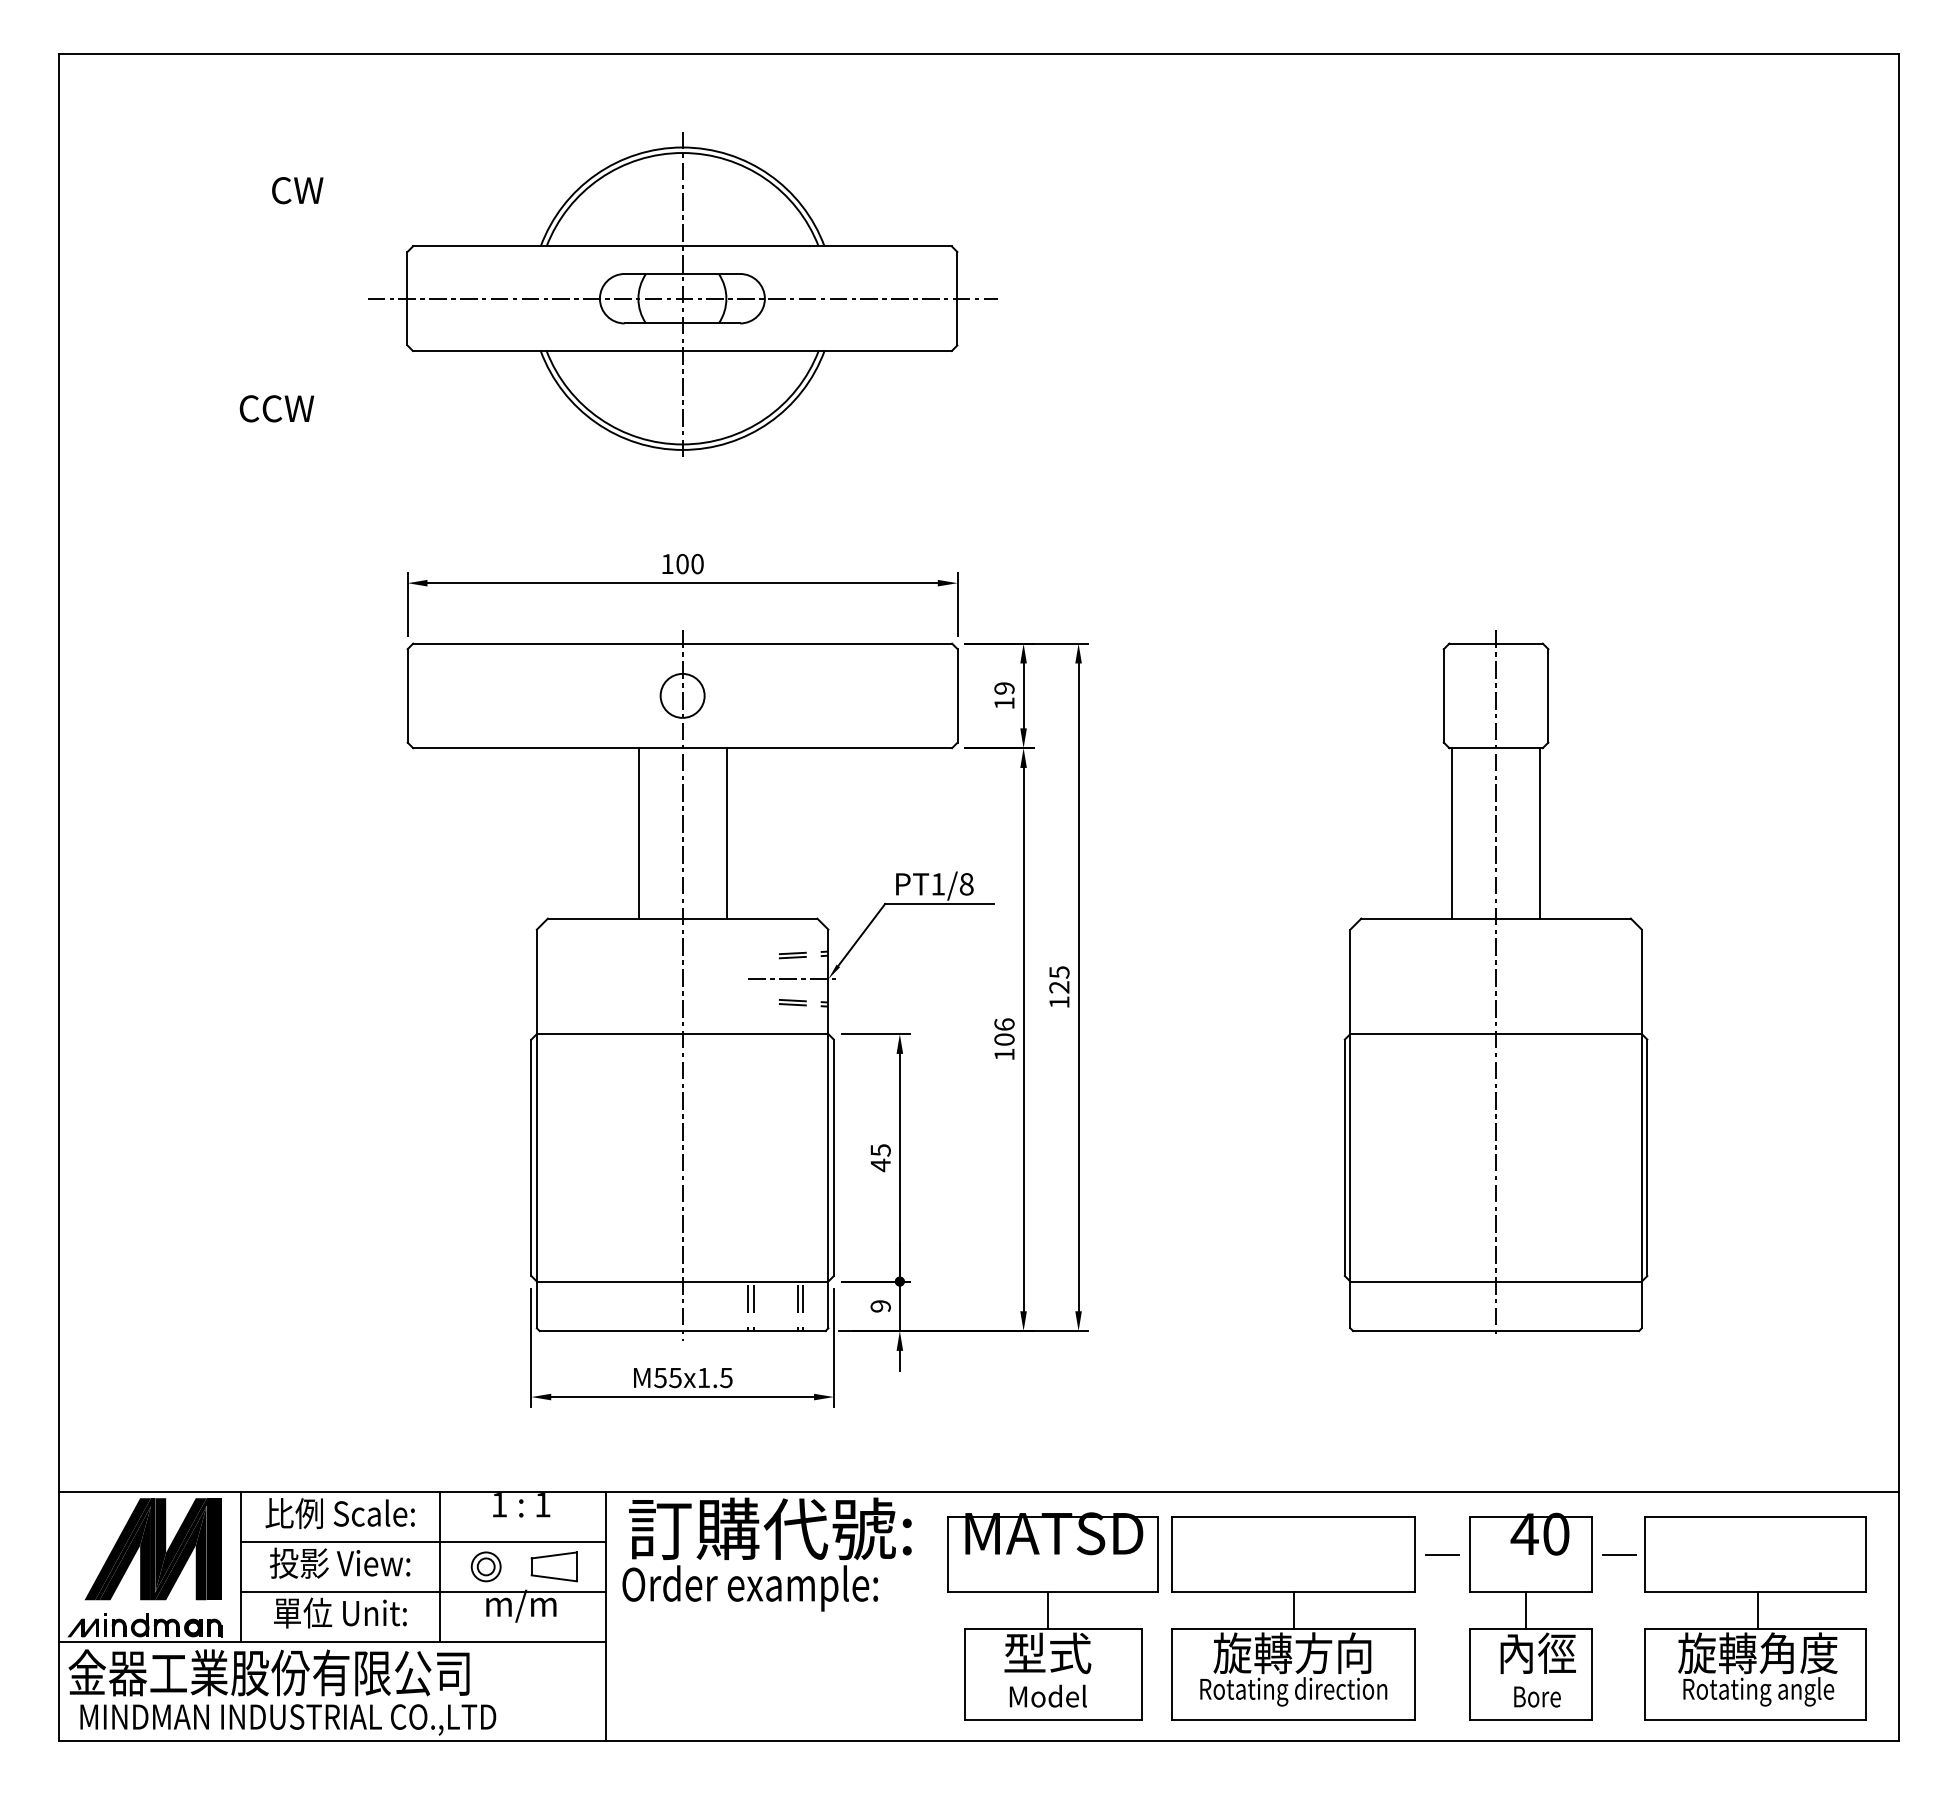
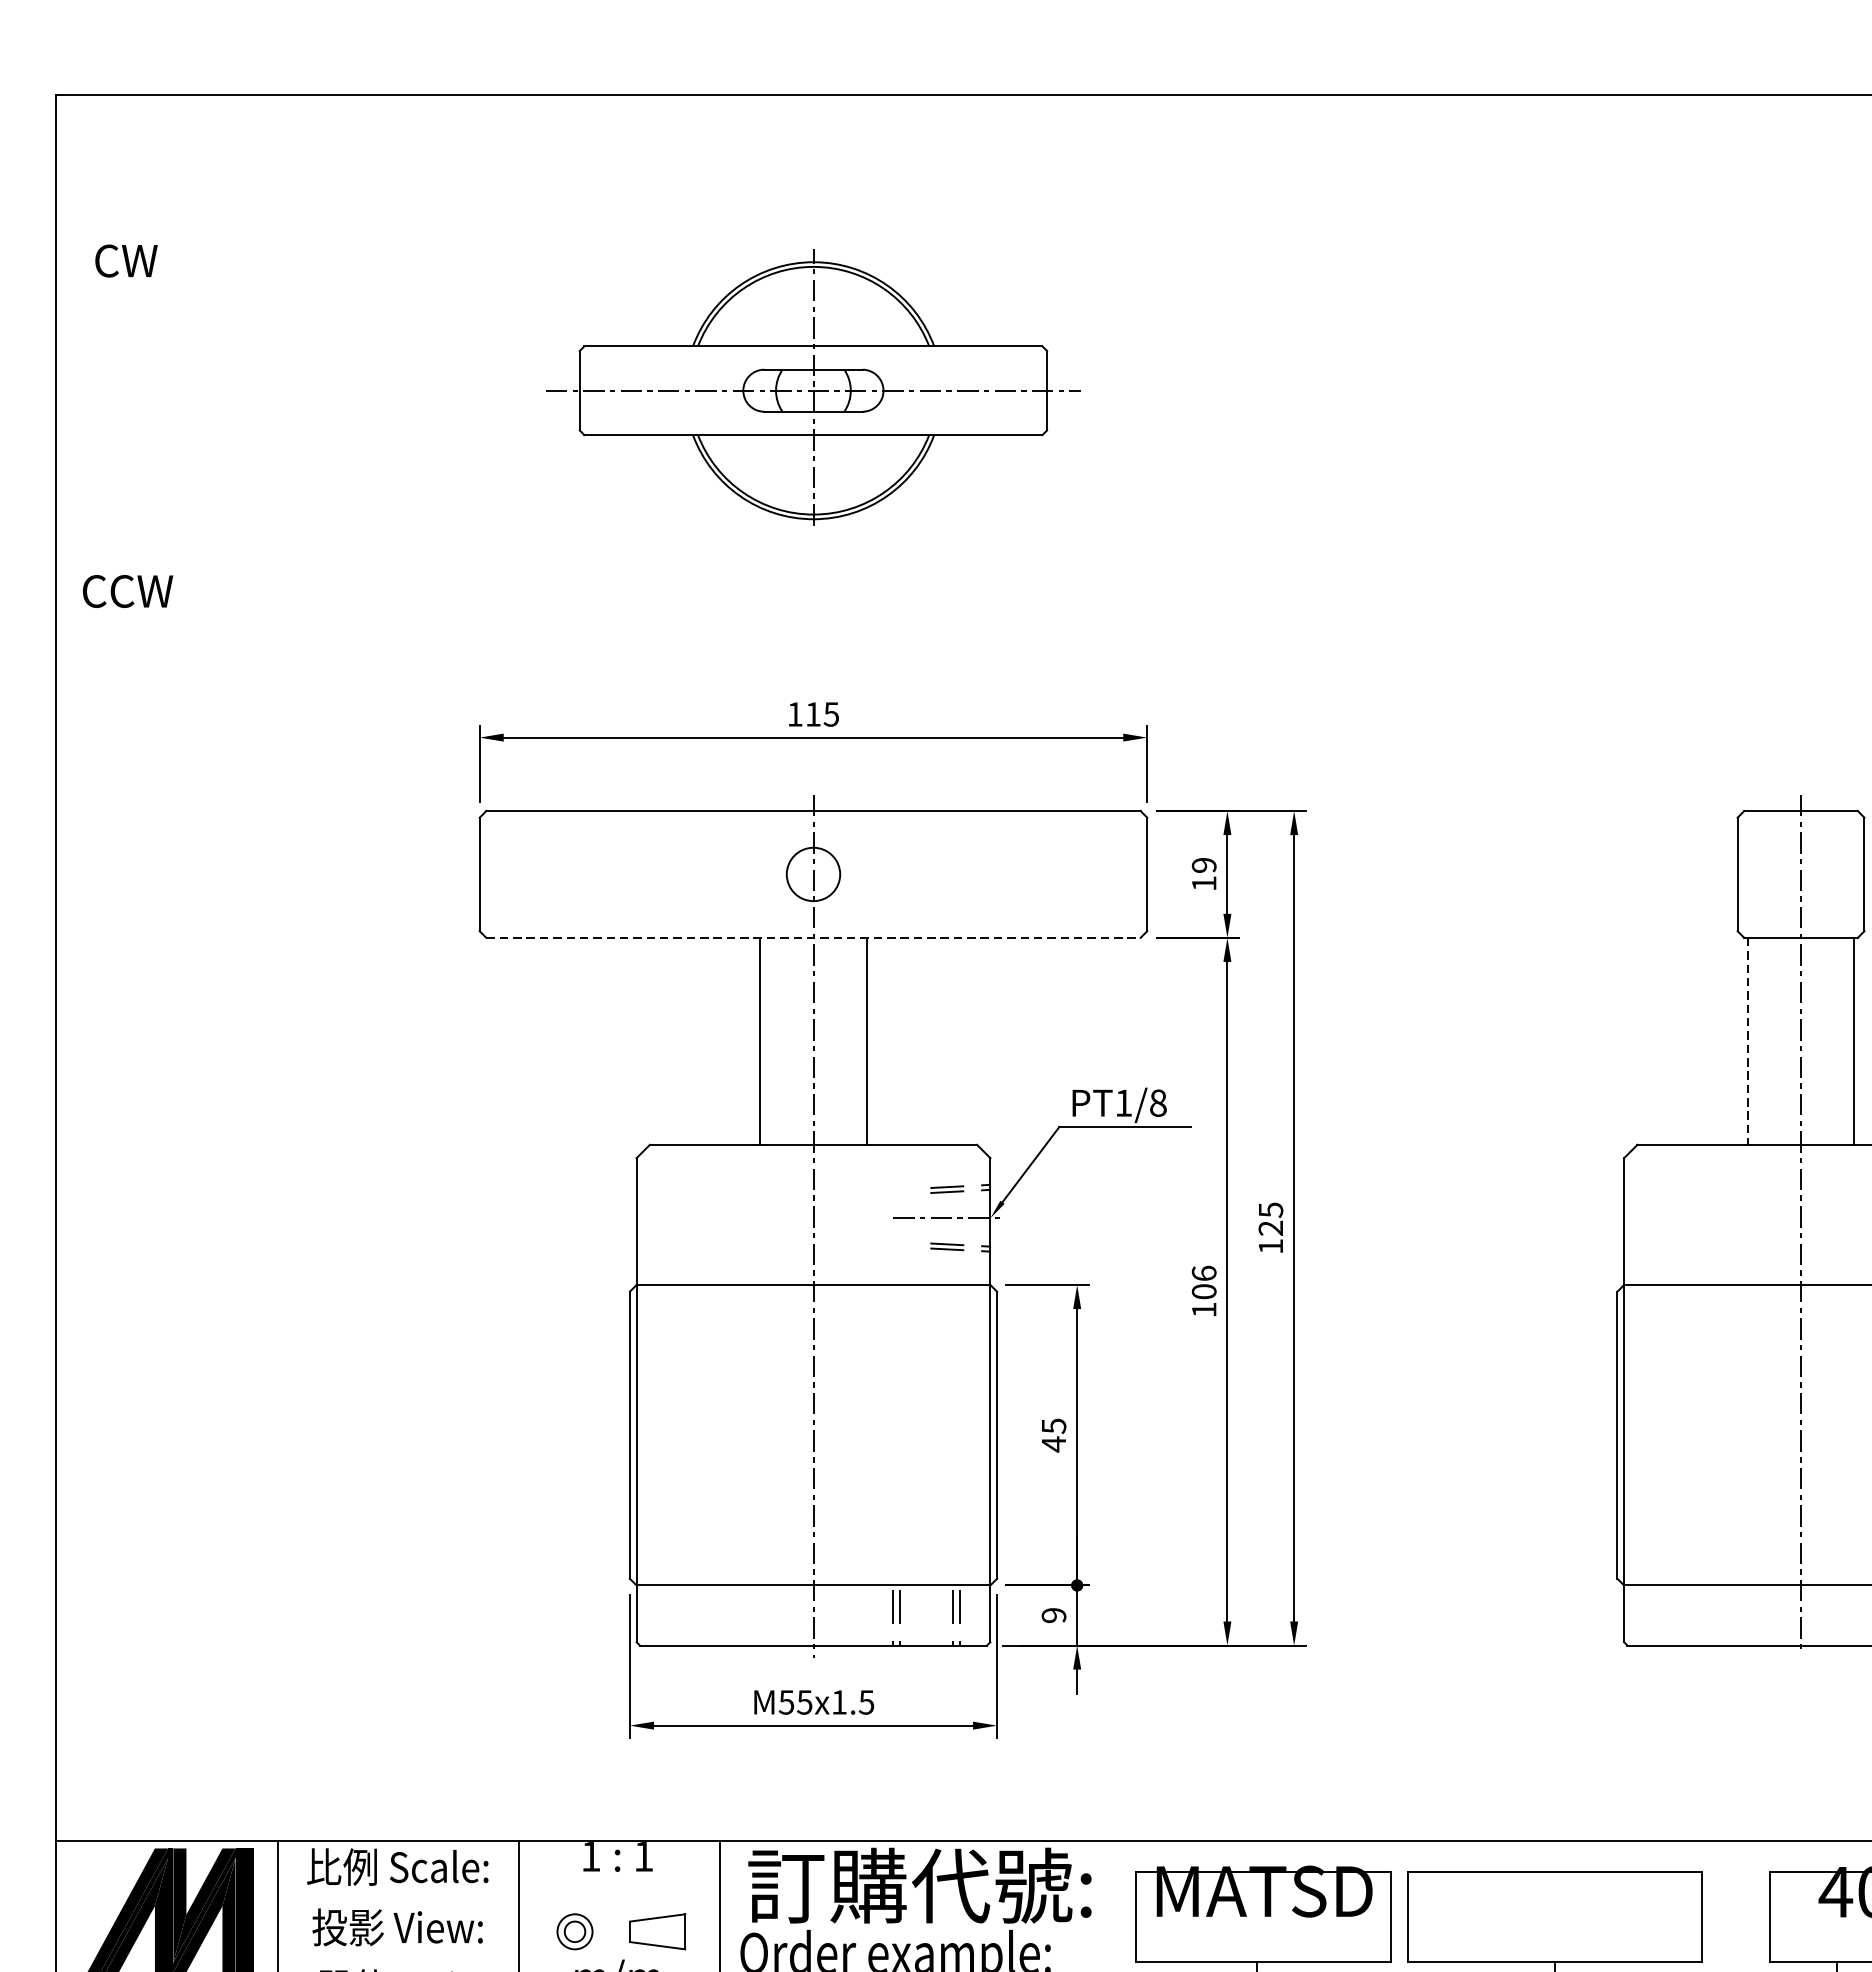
text: (297, 190) -> (126, 260), moved
part: (682, 294) -> (813, 387), size x0.7
text: (276, 408) -> (127, 591), moved
text: (689, 563) -> (821, 713), 100 -> 115
line: (683, 748) -> (814, 938), solid -> dashed
line: (1452, 833) -> (1748, 1041), solid -> dashed
line: (423, 1542) -> (498, 1902), removed
line: (1442, 1554) -> (1735, 1916), removed
line: (423, 1591) -> (498, 1961), removed

